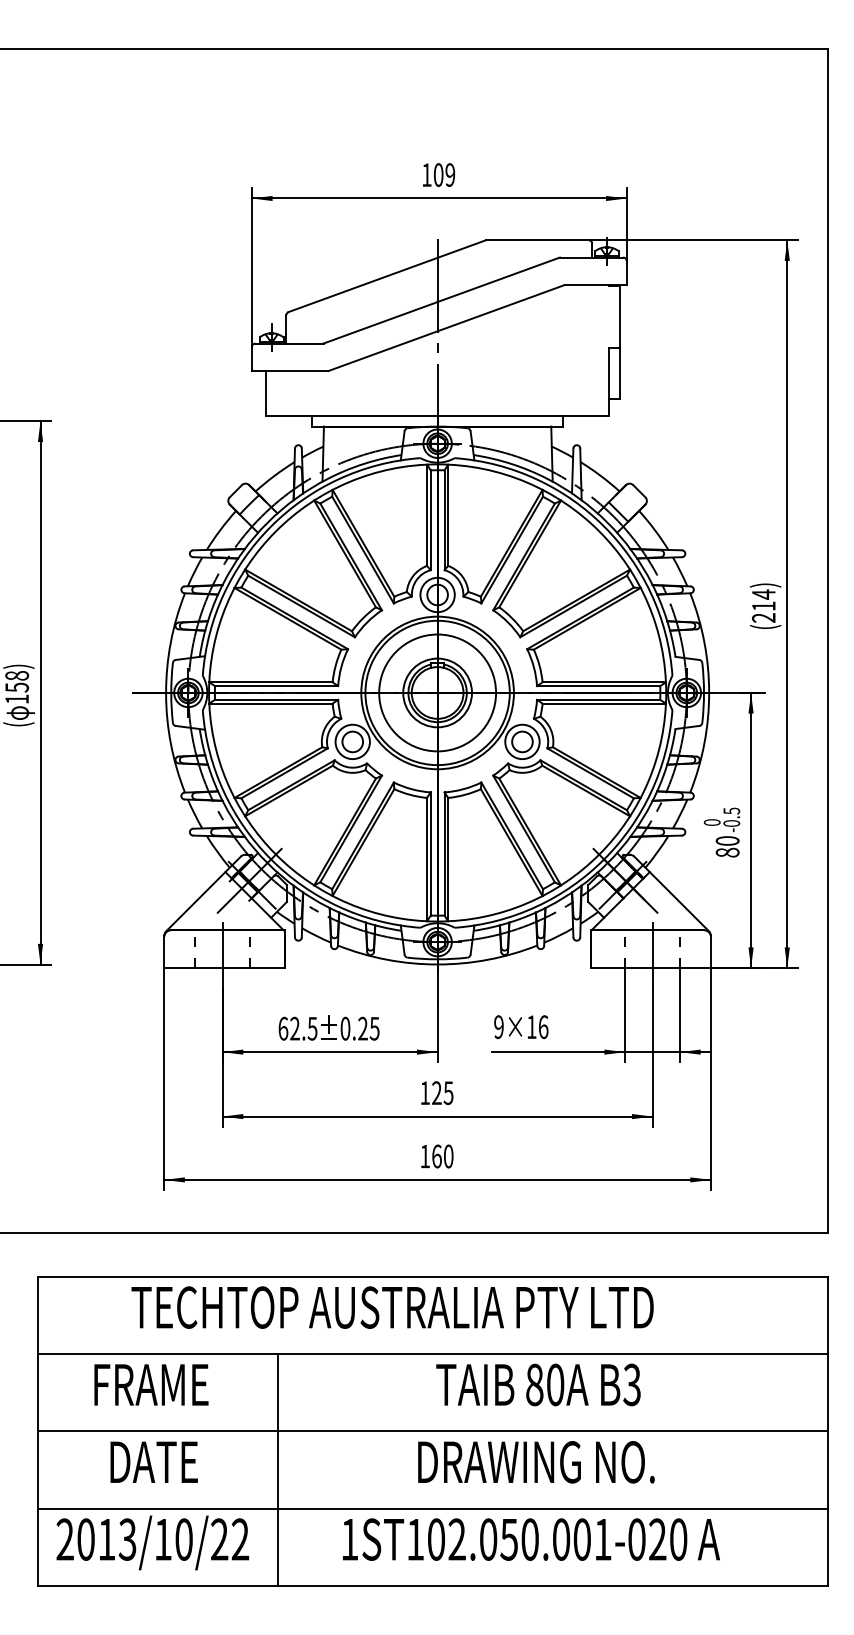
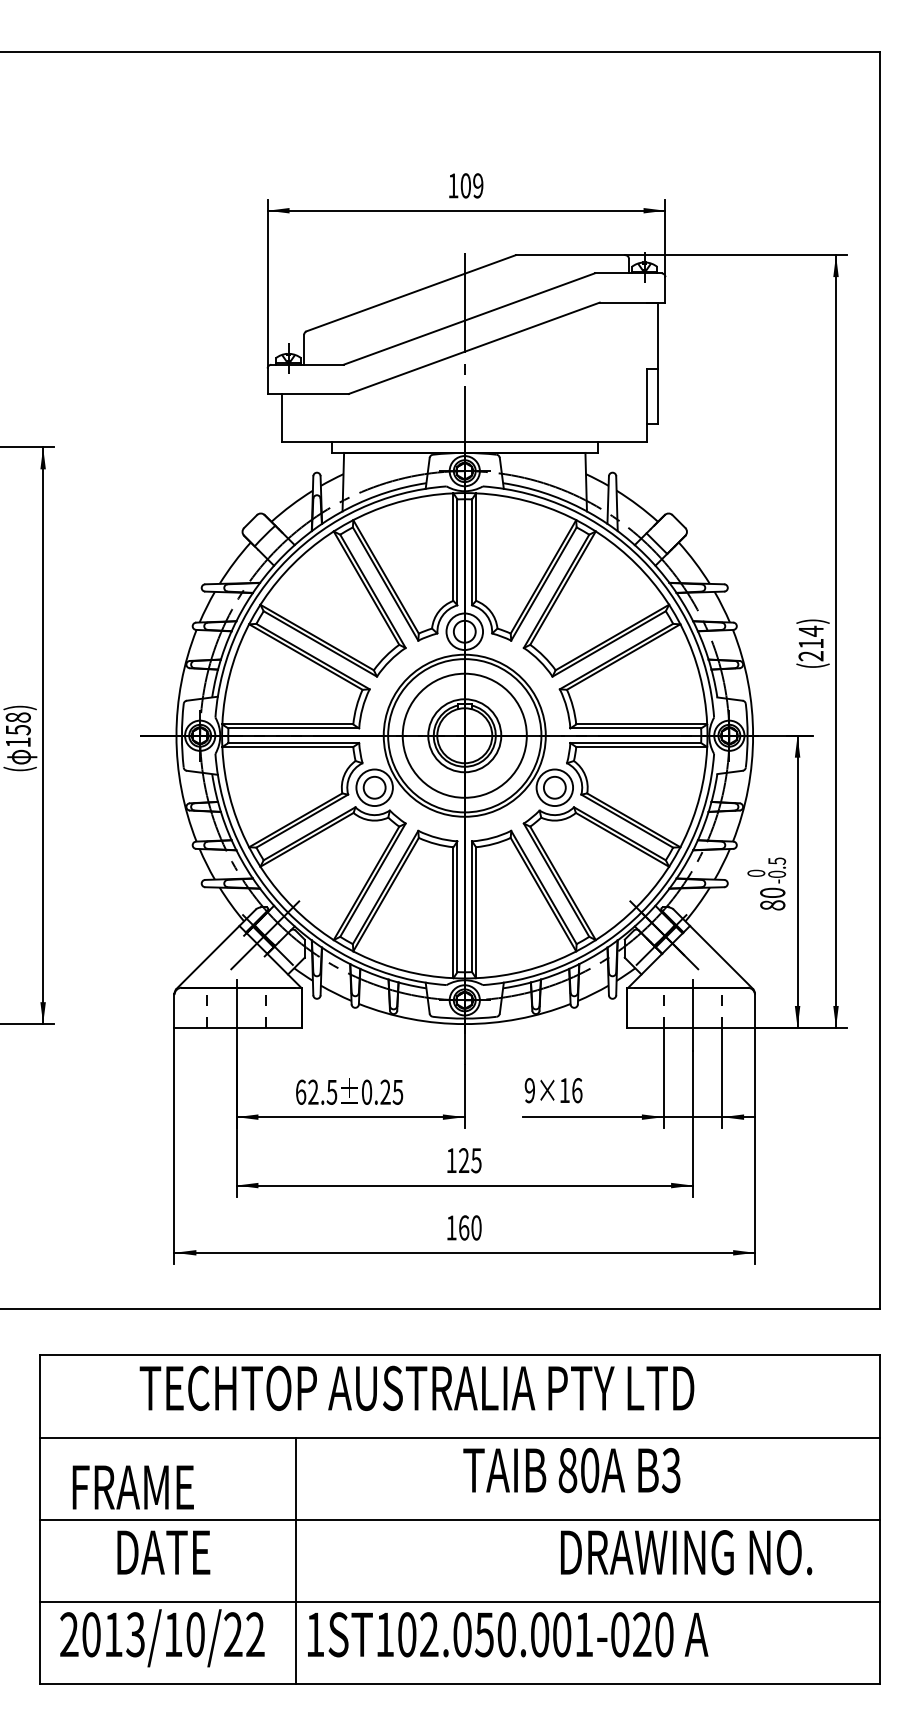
text: (151, 1384) -> (133, 1487), moved
text: (536, 1462) -> (686, 1552), moved
text: (531, 1539) -> (508, 1634), moved

